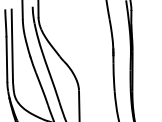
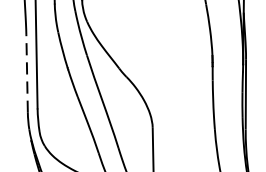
line: (6, 59) -> (26, 73), solid -> dashed

